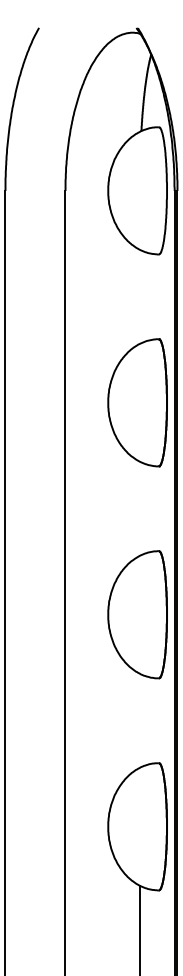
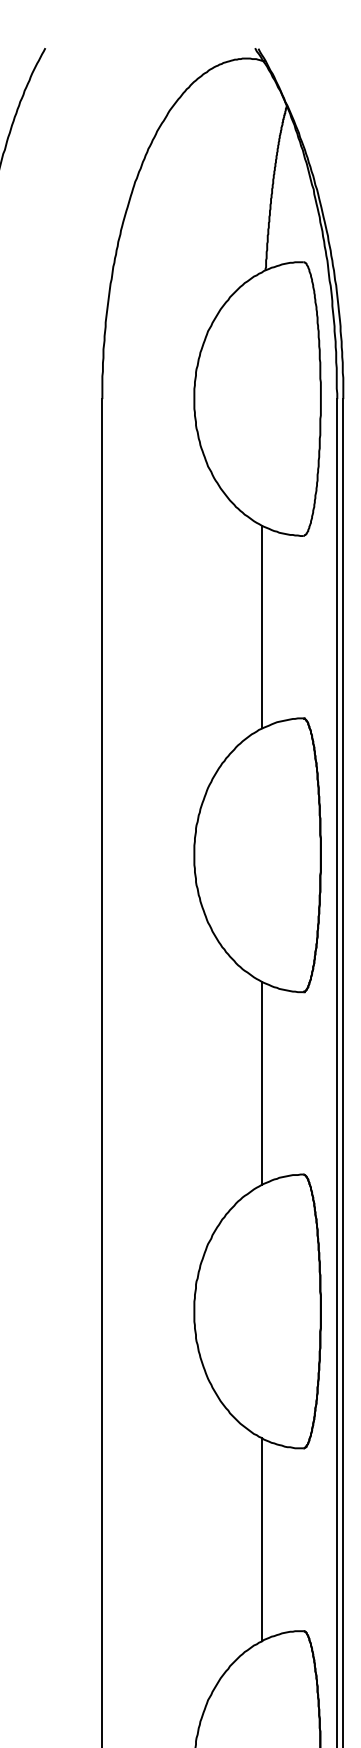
line: (139, 296) -> (261, 626), added
line: (139, 508) -> (261, 1082), added
line: (139, 720) -> (261, 1539), added

